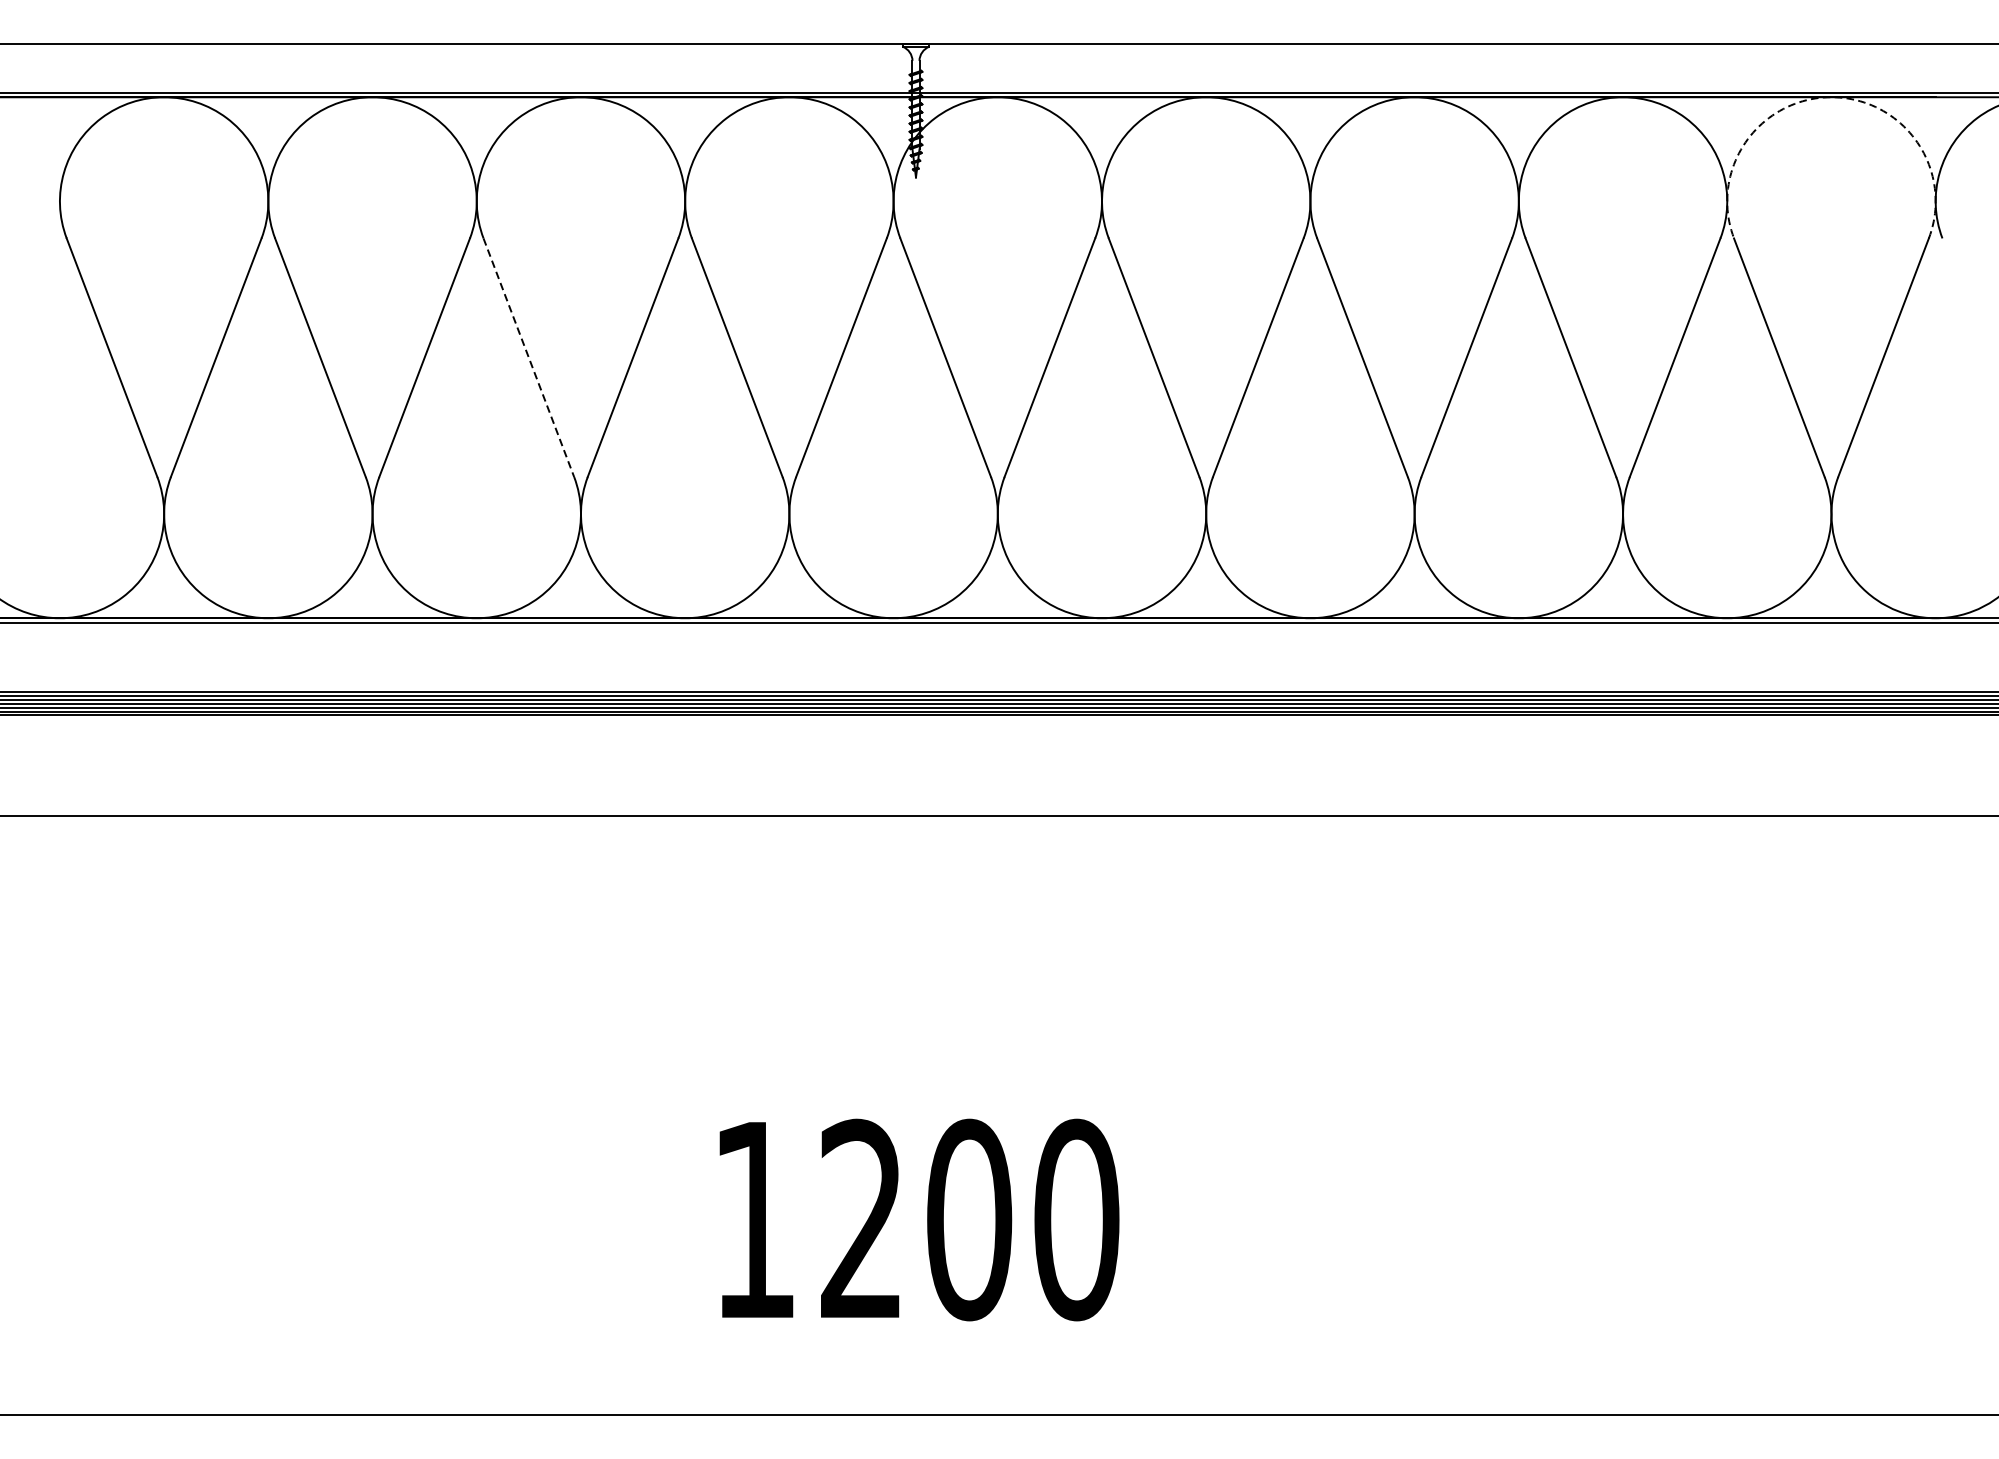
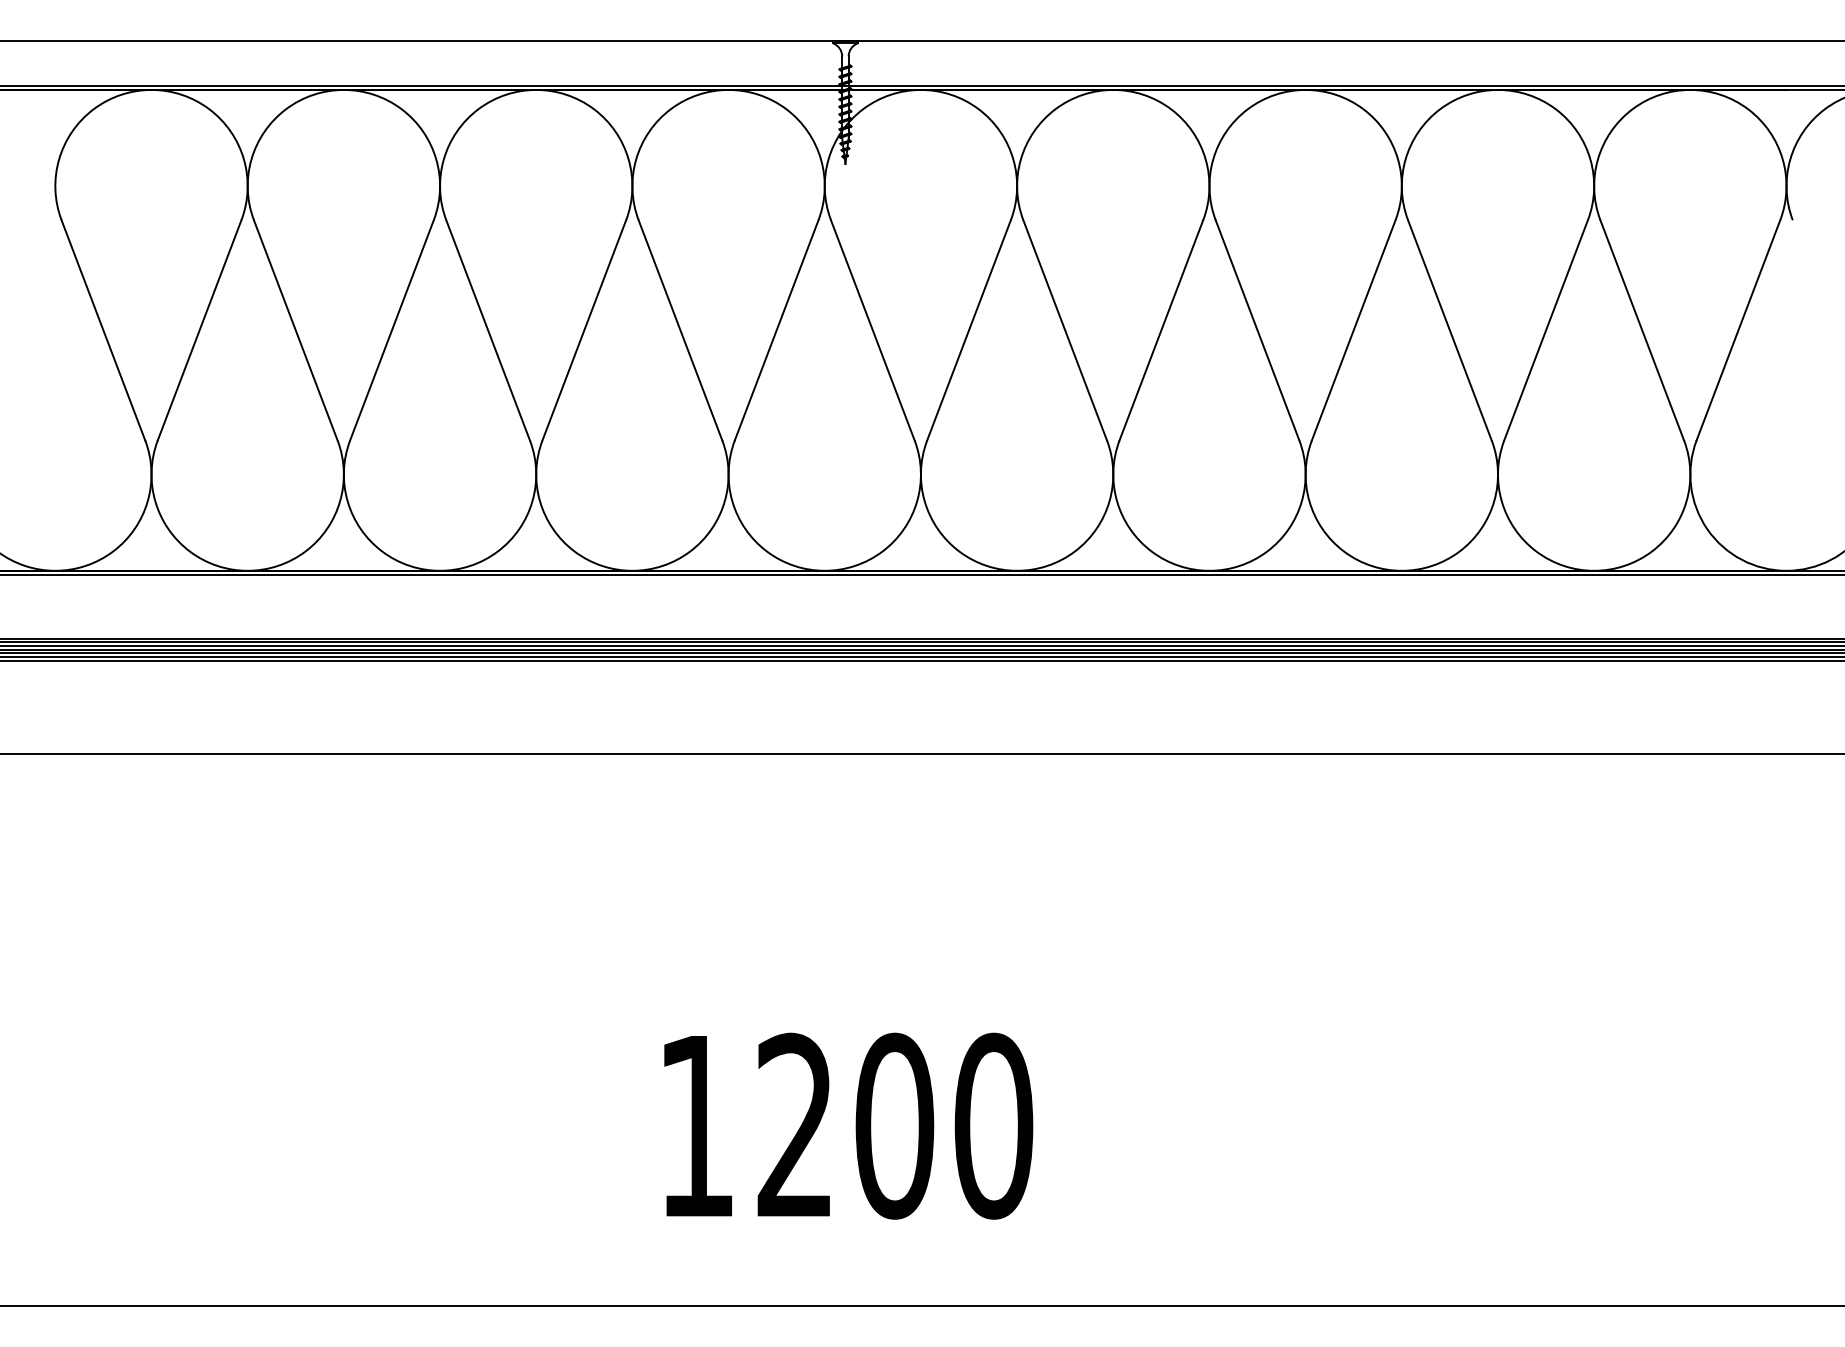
arc: (1831, 96) -> (1690, 89), dashed -> solid
line: (529, 357) -> (488, 330), dashed -> solid

